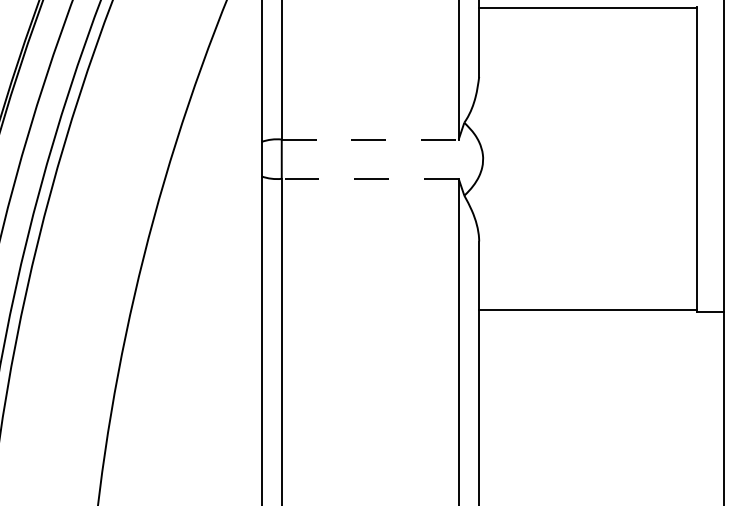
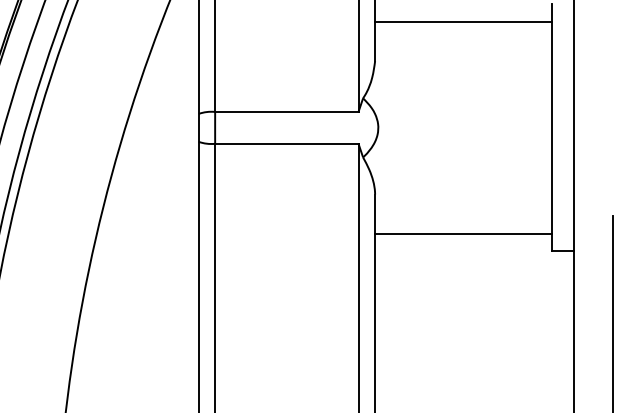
line: (588, 8) -> (463, 22), moved
line: (369, 138) -> (286, 111), dashed -> solid
line: (369, 178) -> (286, 143), dashed -> solid
line: (588, 309) -> (463, 233), moved

